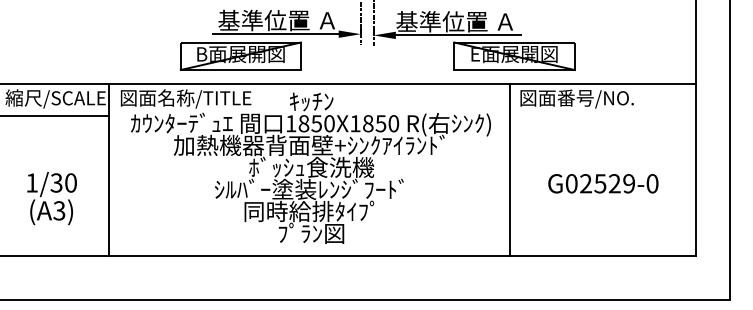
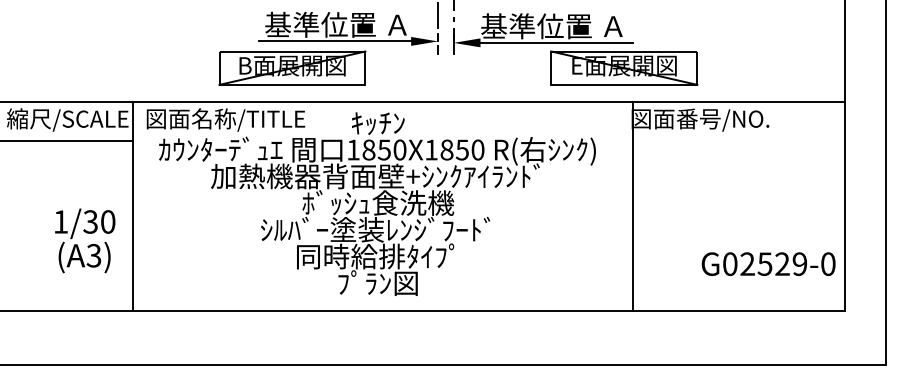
line: (510, 169) -> (632, 205), moved
text: (603, 183) -> (768, 263), moved
text: (51, 198) -> (84, 240), moved

